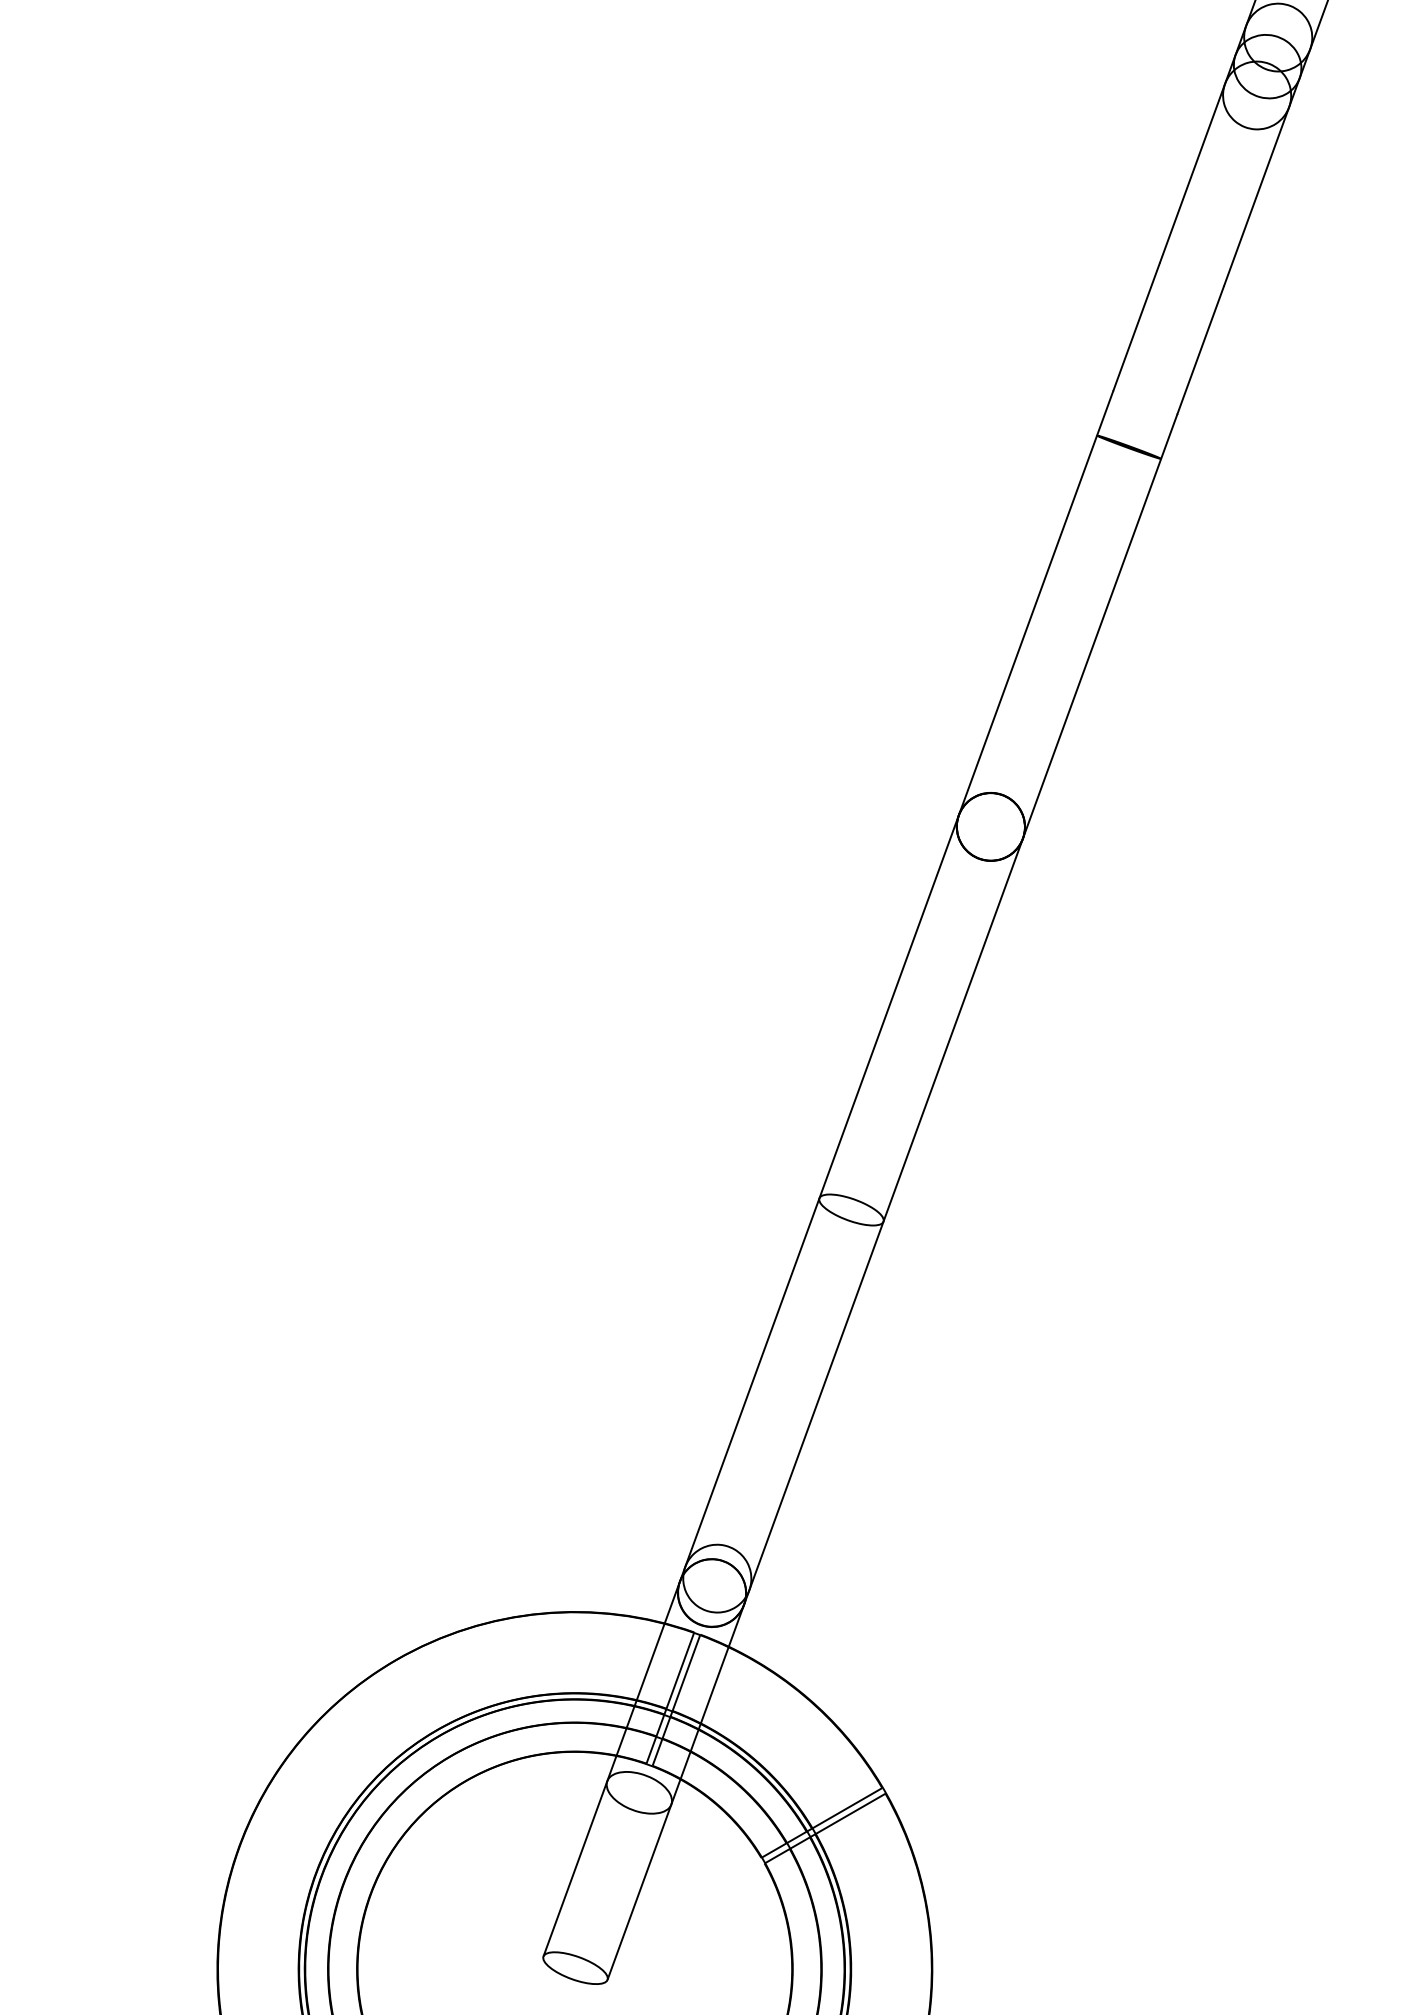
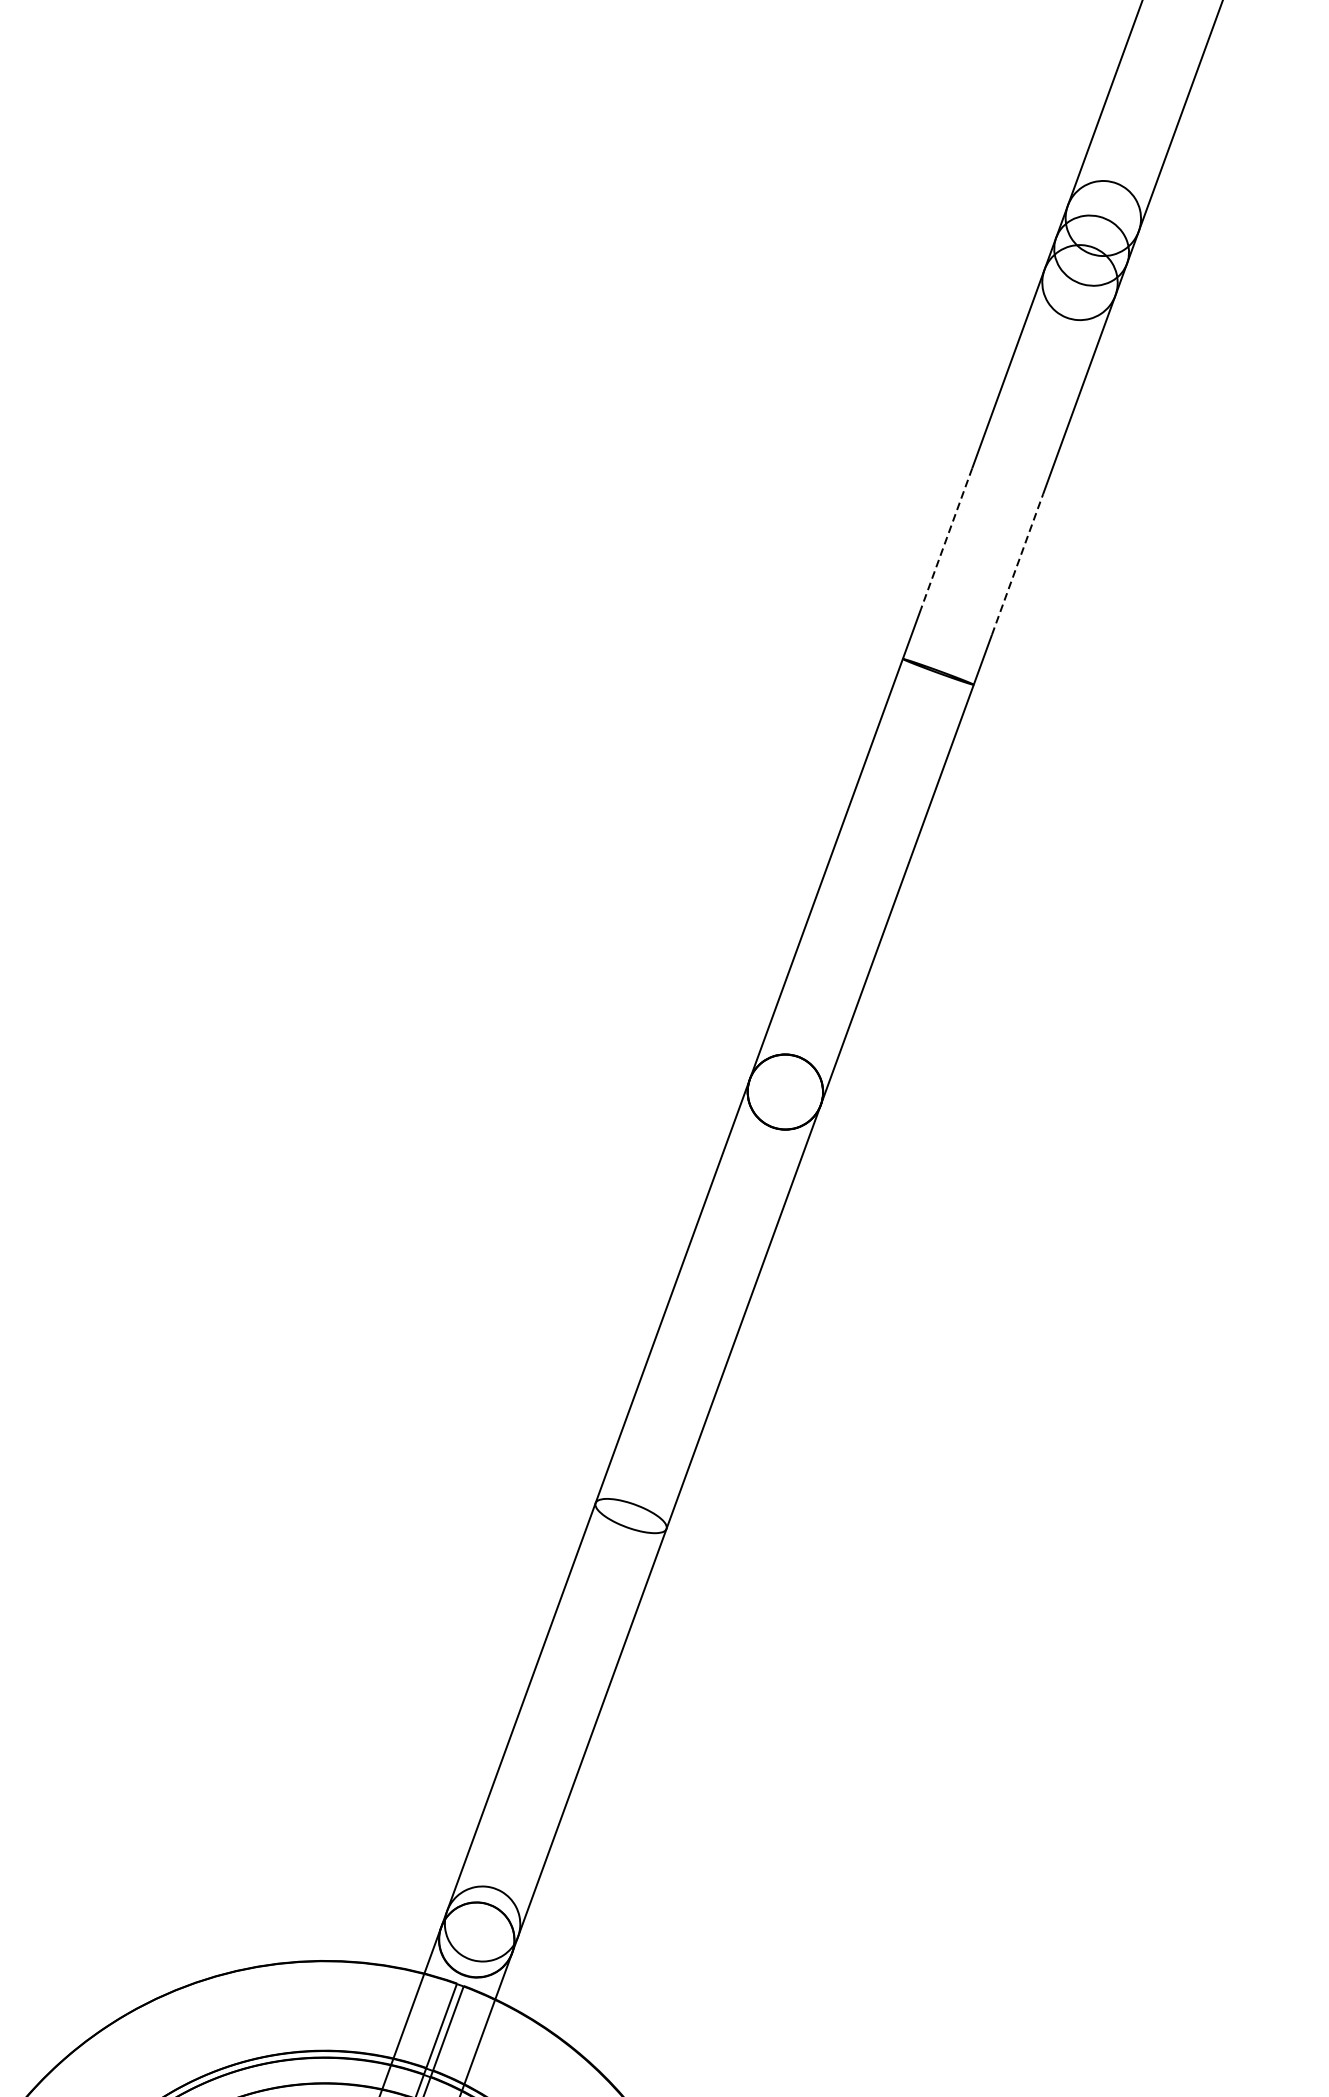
line: (1136, 326) -> (946, 538), solid -> dashed
line: (1200, 350) -> (1017, 564), solid -> dashed

